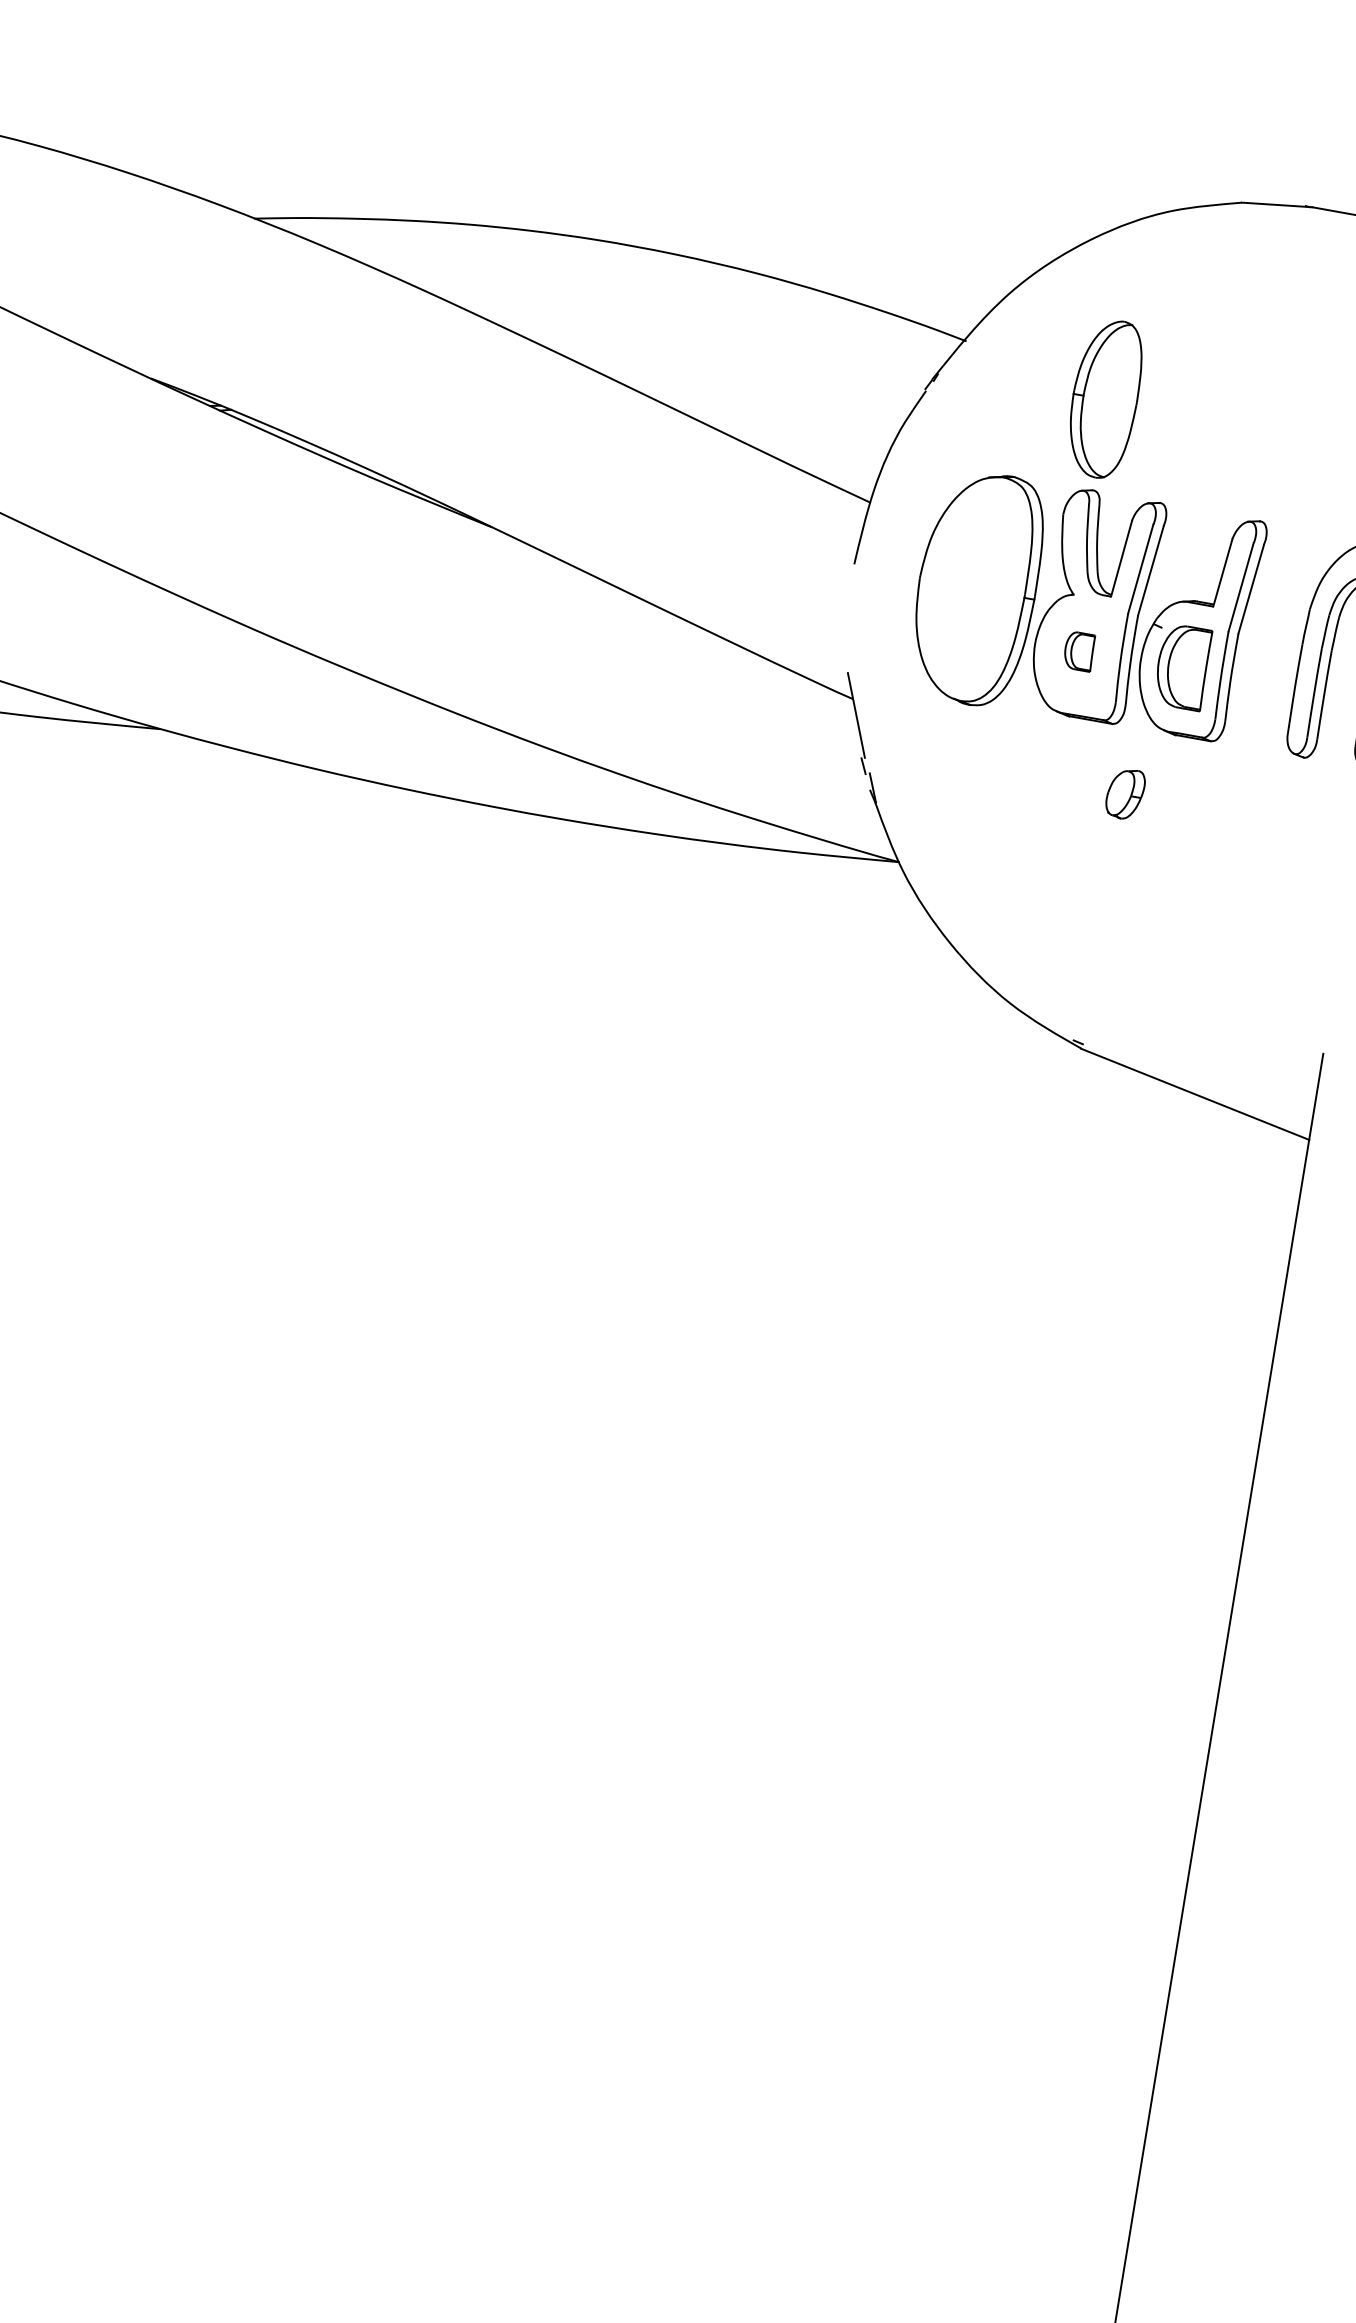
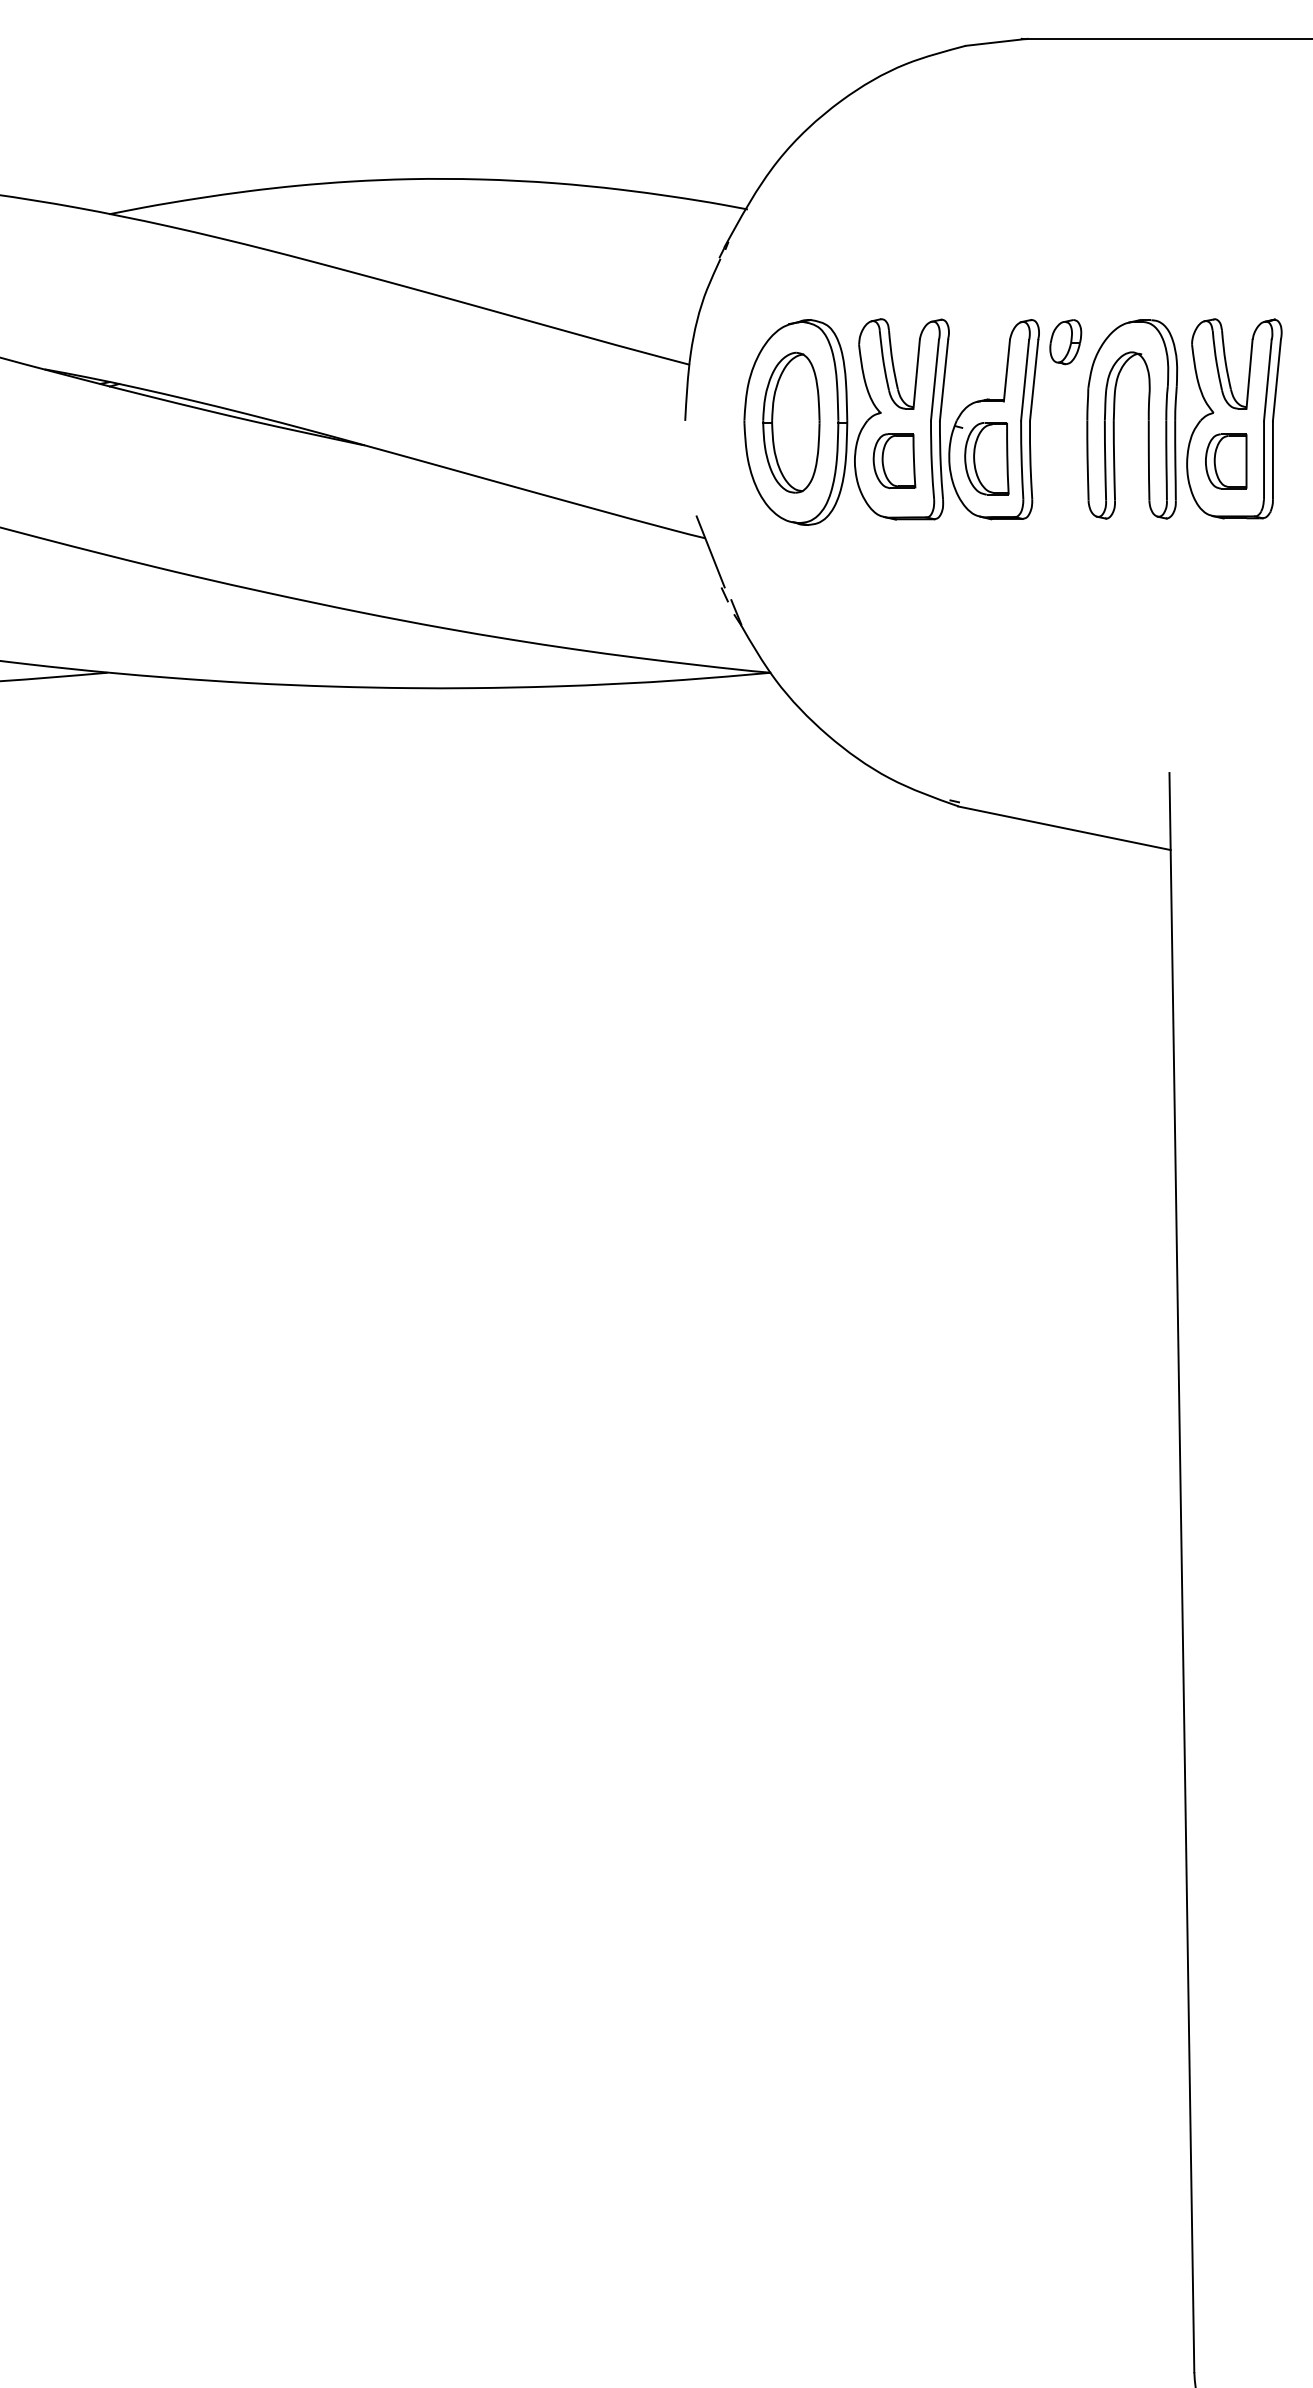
part: (1105, 398) -> (791, 422), moved
part: (1079, 651) -> (894, 461), size x1.67
part: (1124, 794) -> (1065, 342), moved

